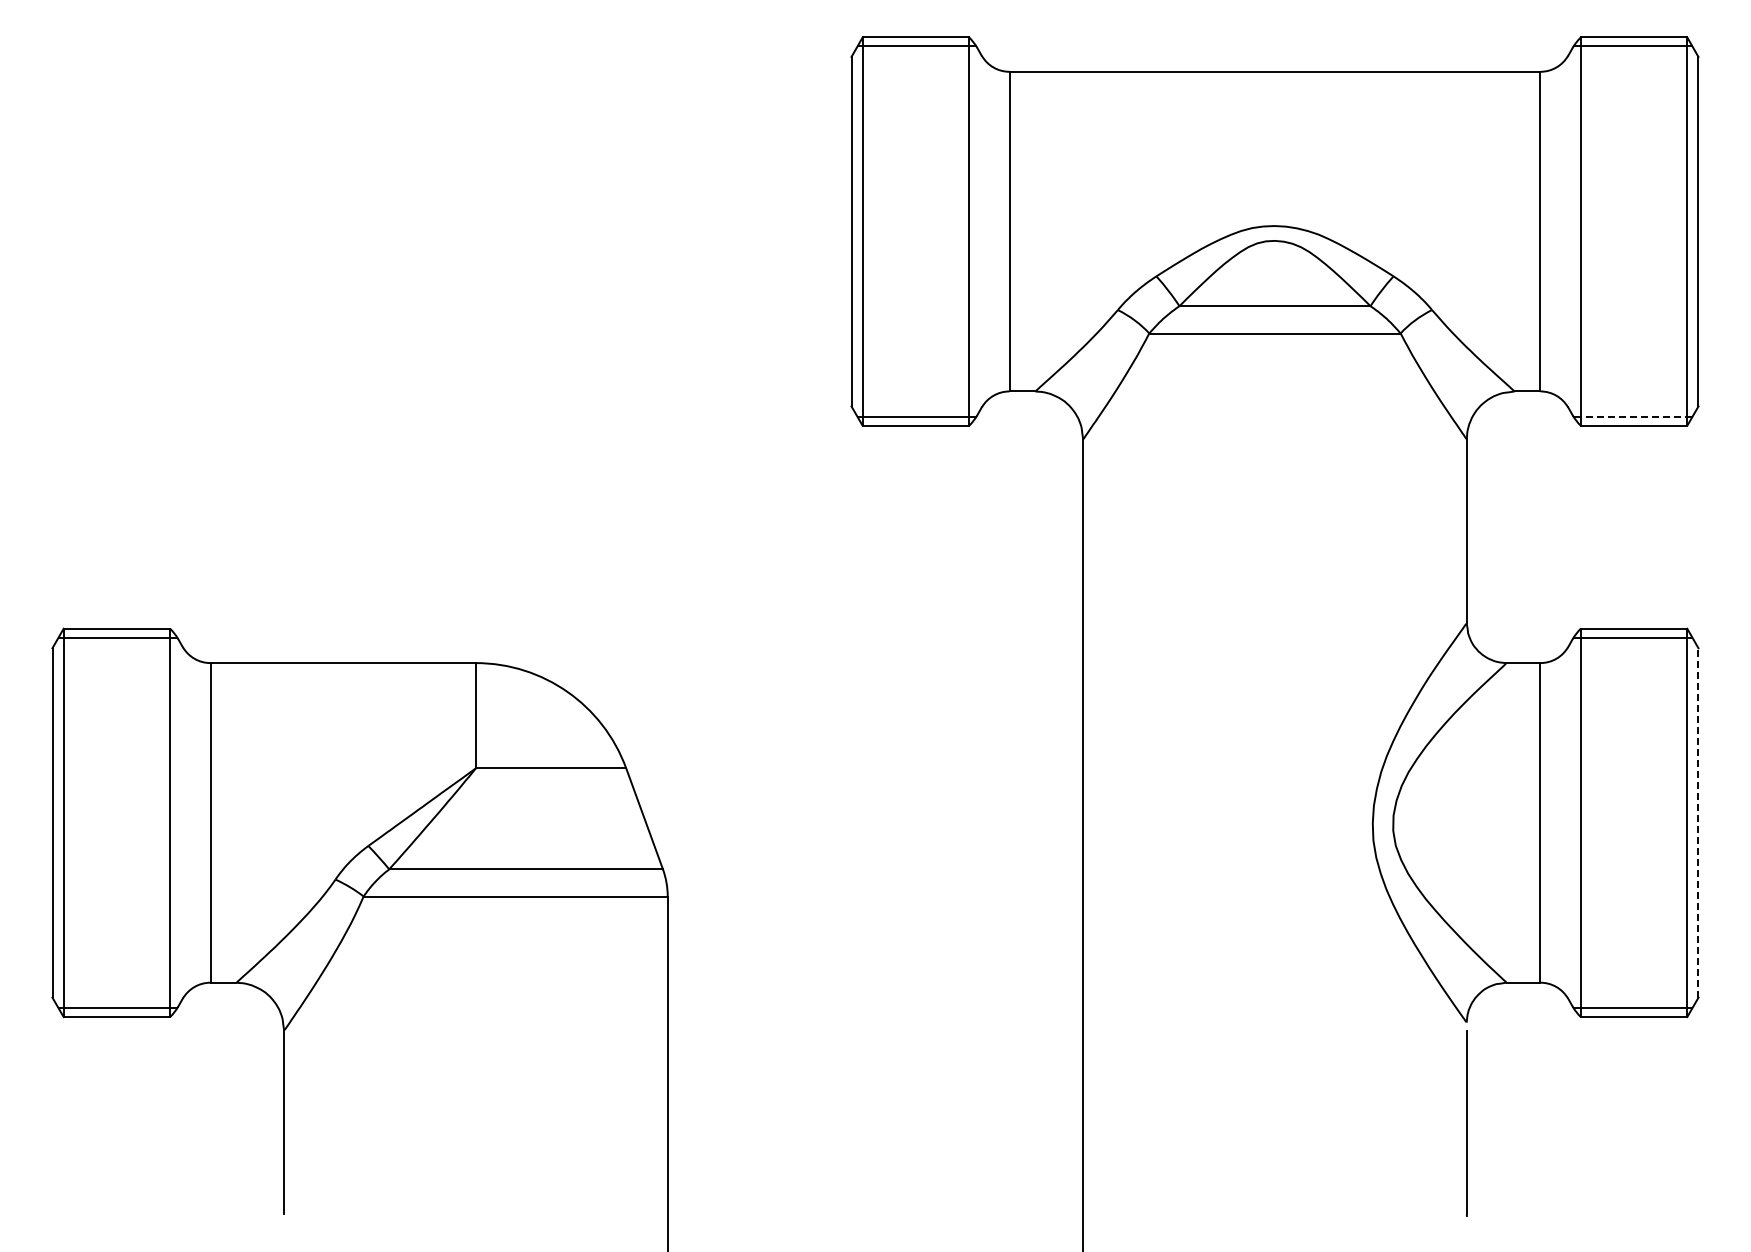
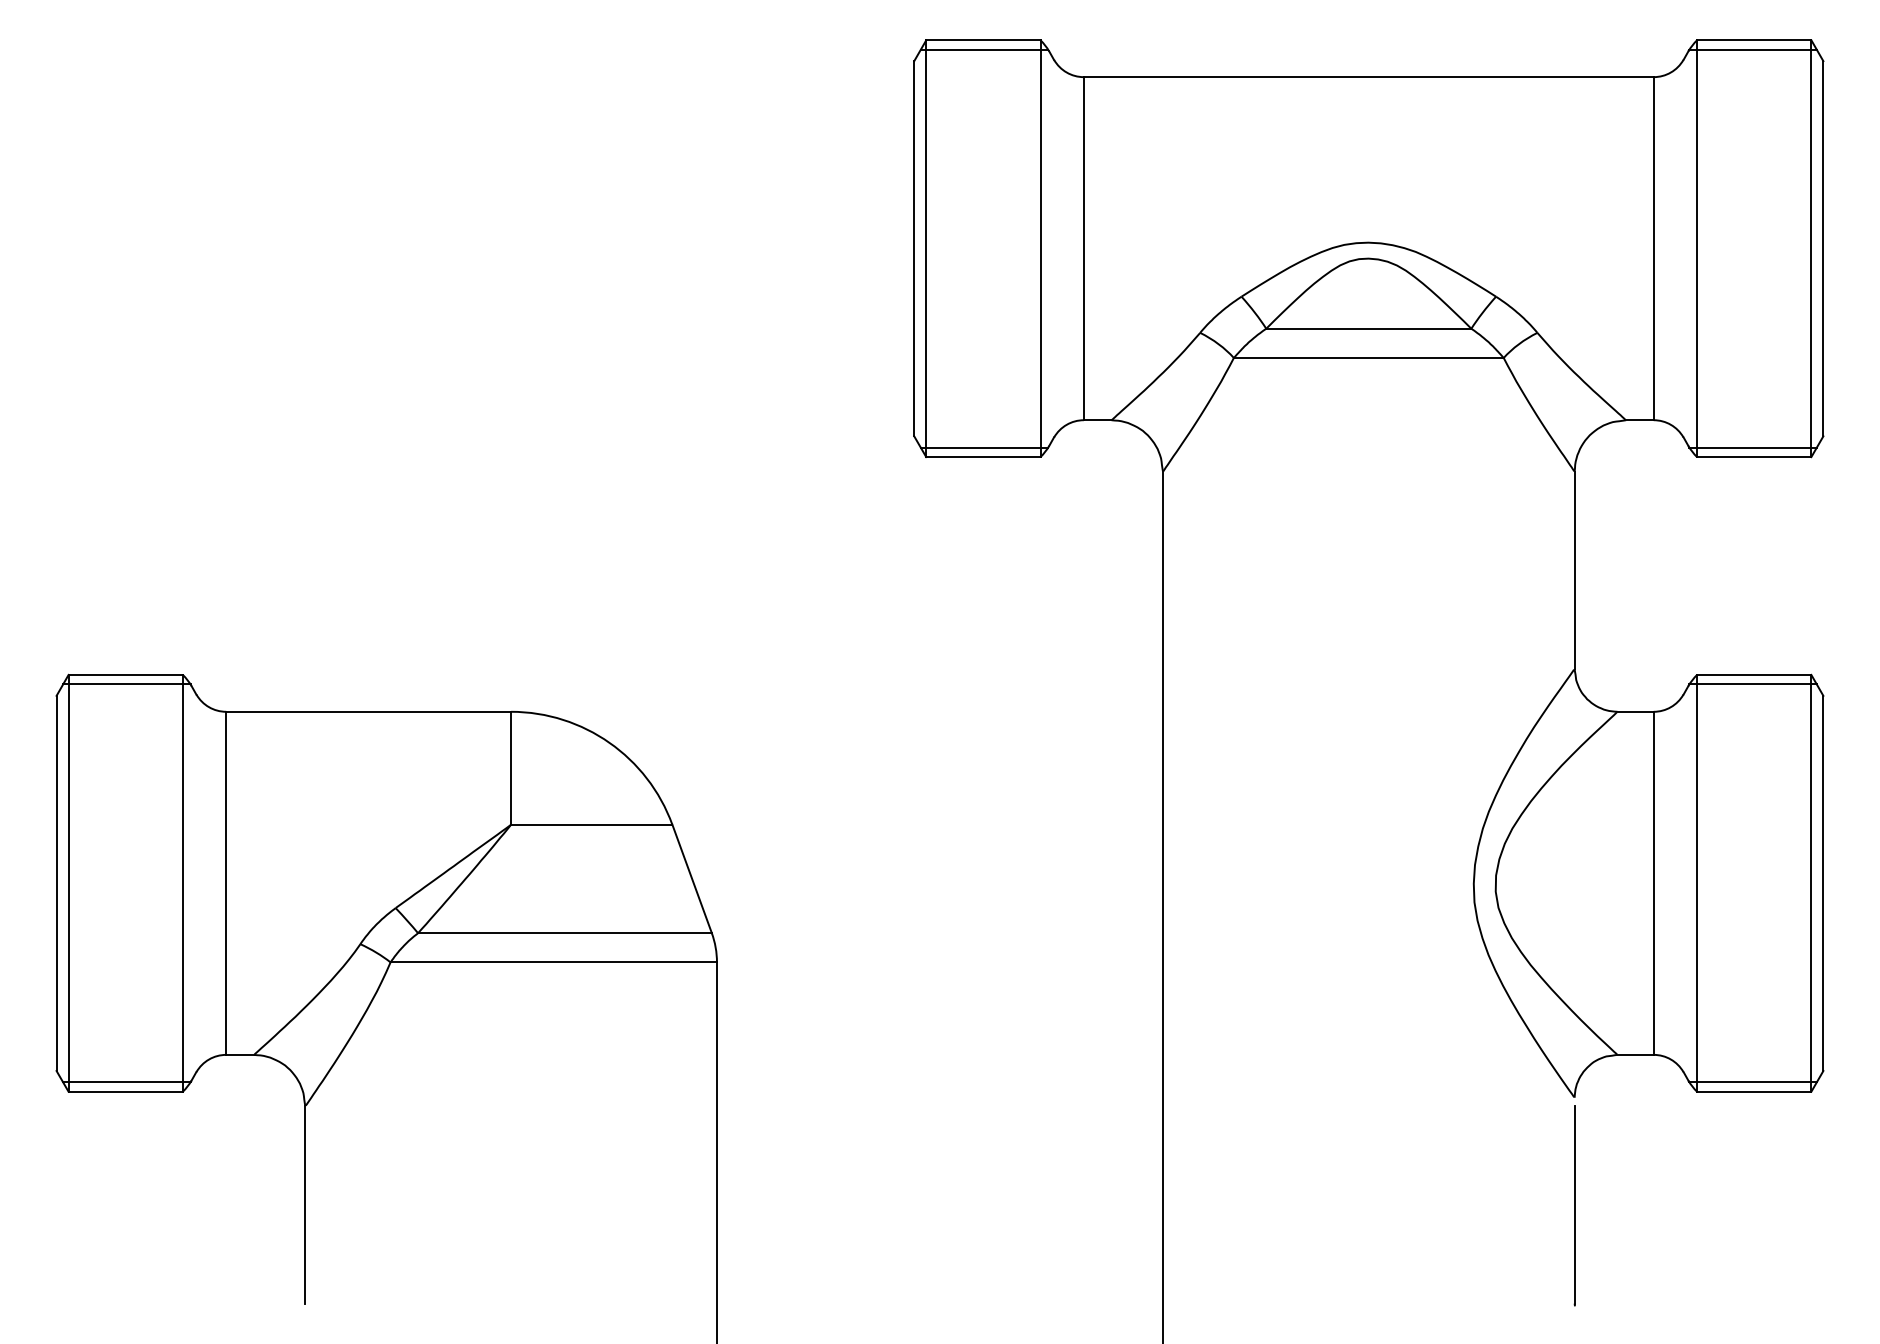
line: (1636, 417) -> (1756, 448), dashed -> solid
line: (1698, 822) -> (1823, 882), dashed -> solid

